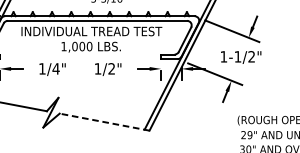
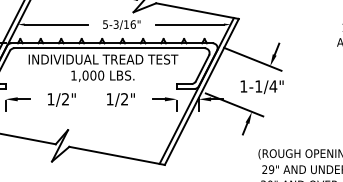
text: (251, 56) -> (273, 86), 1-1/2" -> 1-1/4"
text: (56, 69) -> (65, 99), 1/4" -> 1/2"
line: (105, 121) -> (117, 155), dashed -> solid

